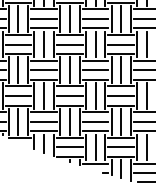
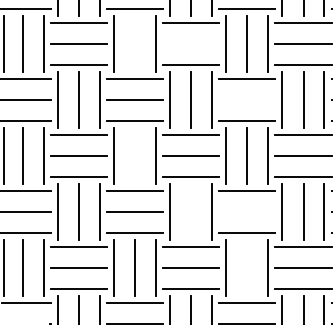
line: (69, 18) -> (134, 42), removed
line: (95, 18) -> (191, 42), removed
line: (121, 44) -> (247, 99), removed
line: (69, 70) -> (134, 156), removed
line: (95, 95) -> (191, 210), removed
line: (121, 95) -> (247, 210), removed
line: (121, 121) -> (247, 267), removed

